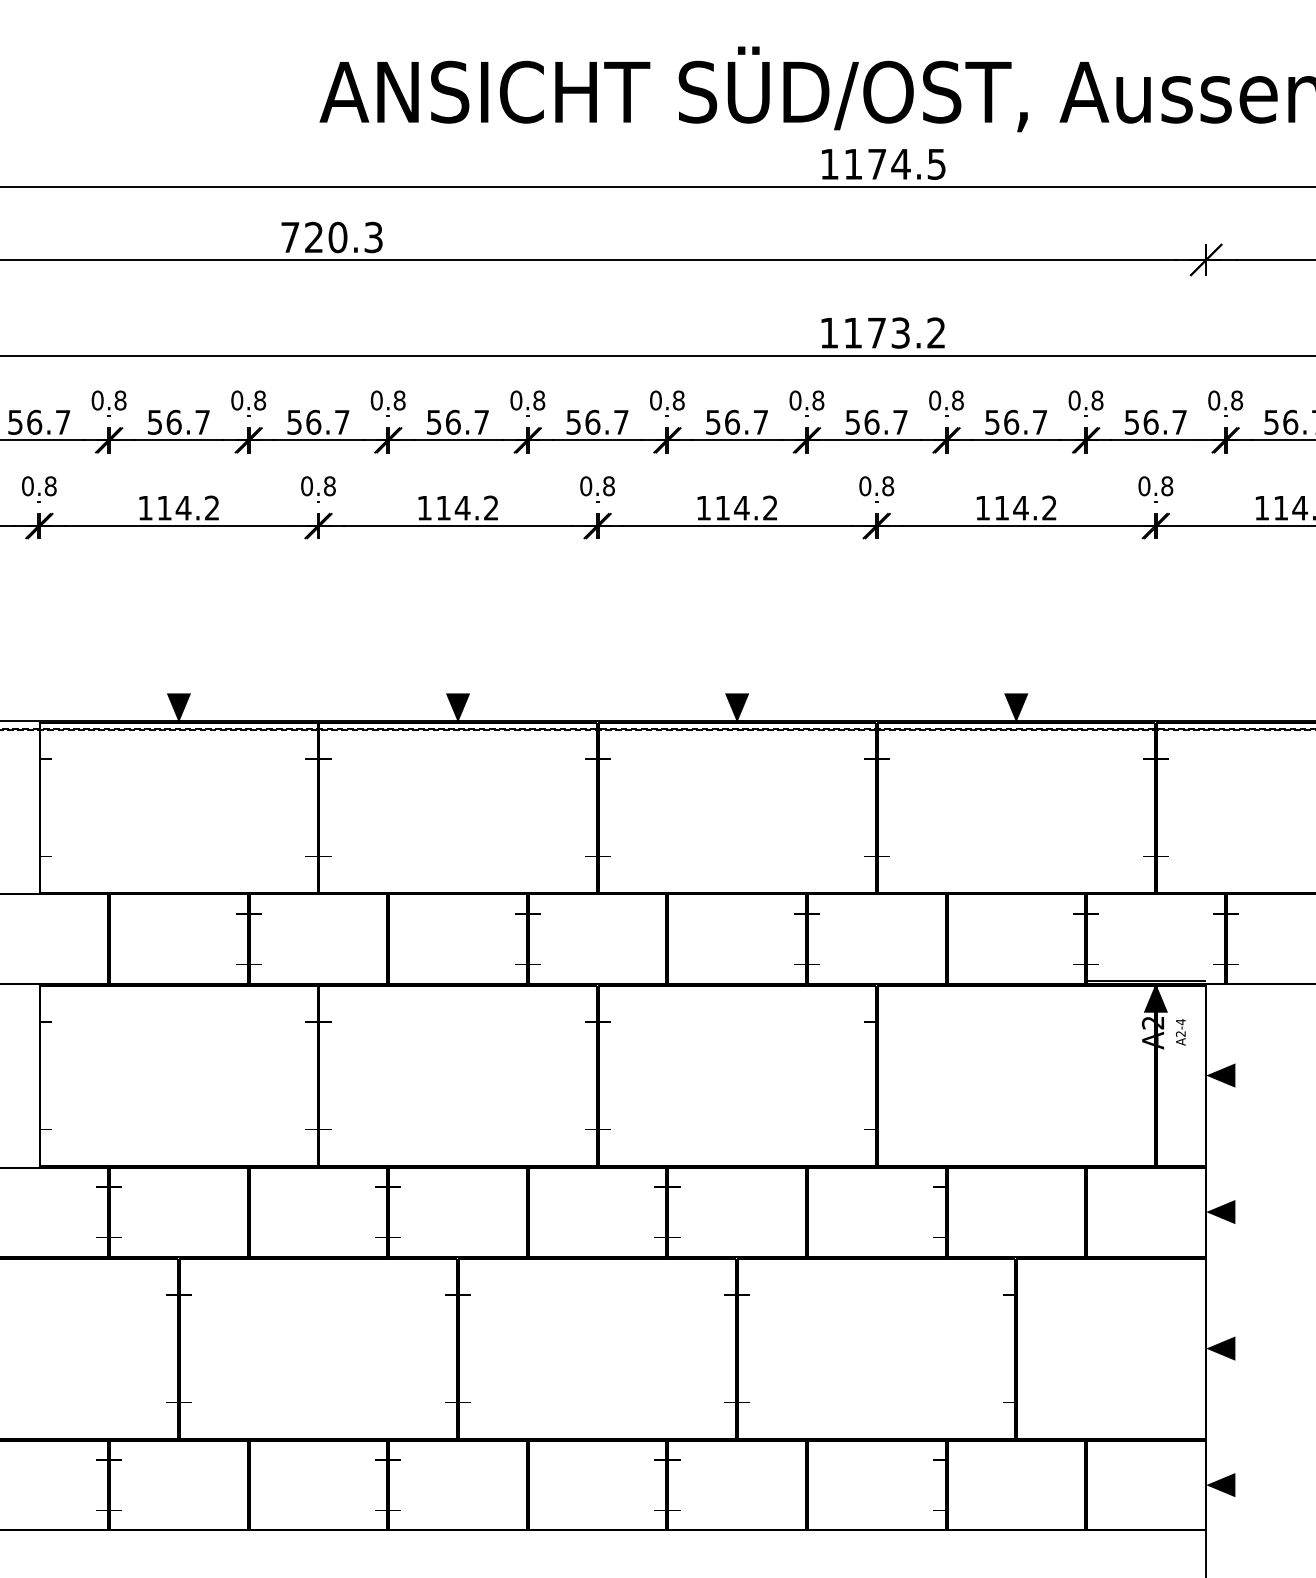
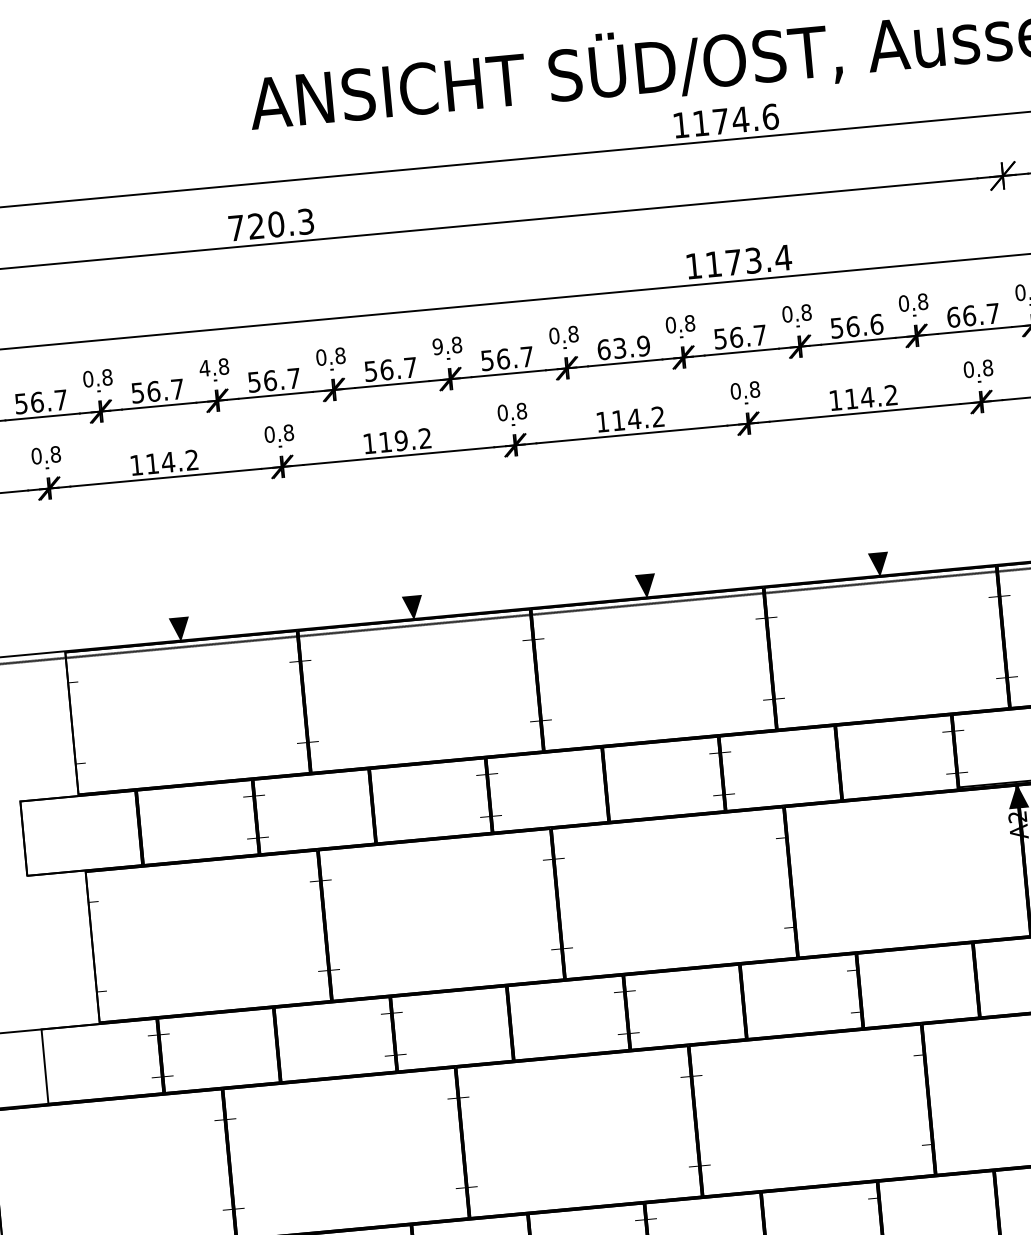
text: (936, 163) -> (770, 116), 1174.5 -> 1174.6
text: (936, 332) -> (783, 257), 1173.2 -> 1173.4
text: (236, 400) -> (204, 368), 0.8 -> 4.8
text: (516, 400) -> (437, 346), 0.8 -> 9.8
text: (737, 421) -> (624, 347), 56.7 -> 63.9
text: (1039, 421) -> (876, 323), 56.7 -> 56.6
text: (1131, 421) -> (953, 316), 56.7 -> 66.7
text: (462, 507) -> (401, 440), 114.2 -> 119.2

